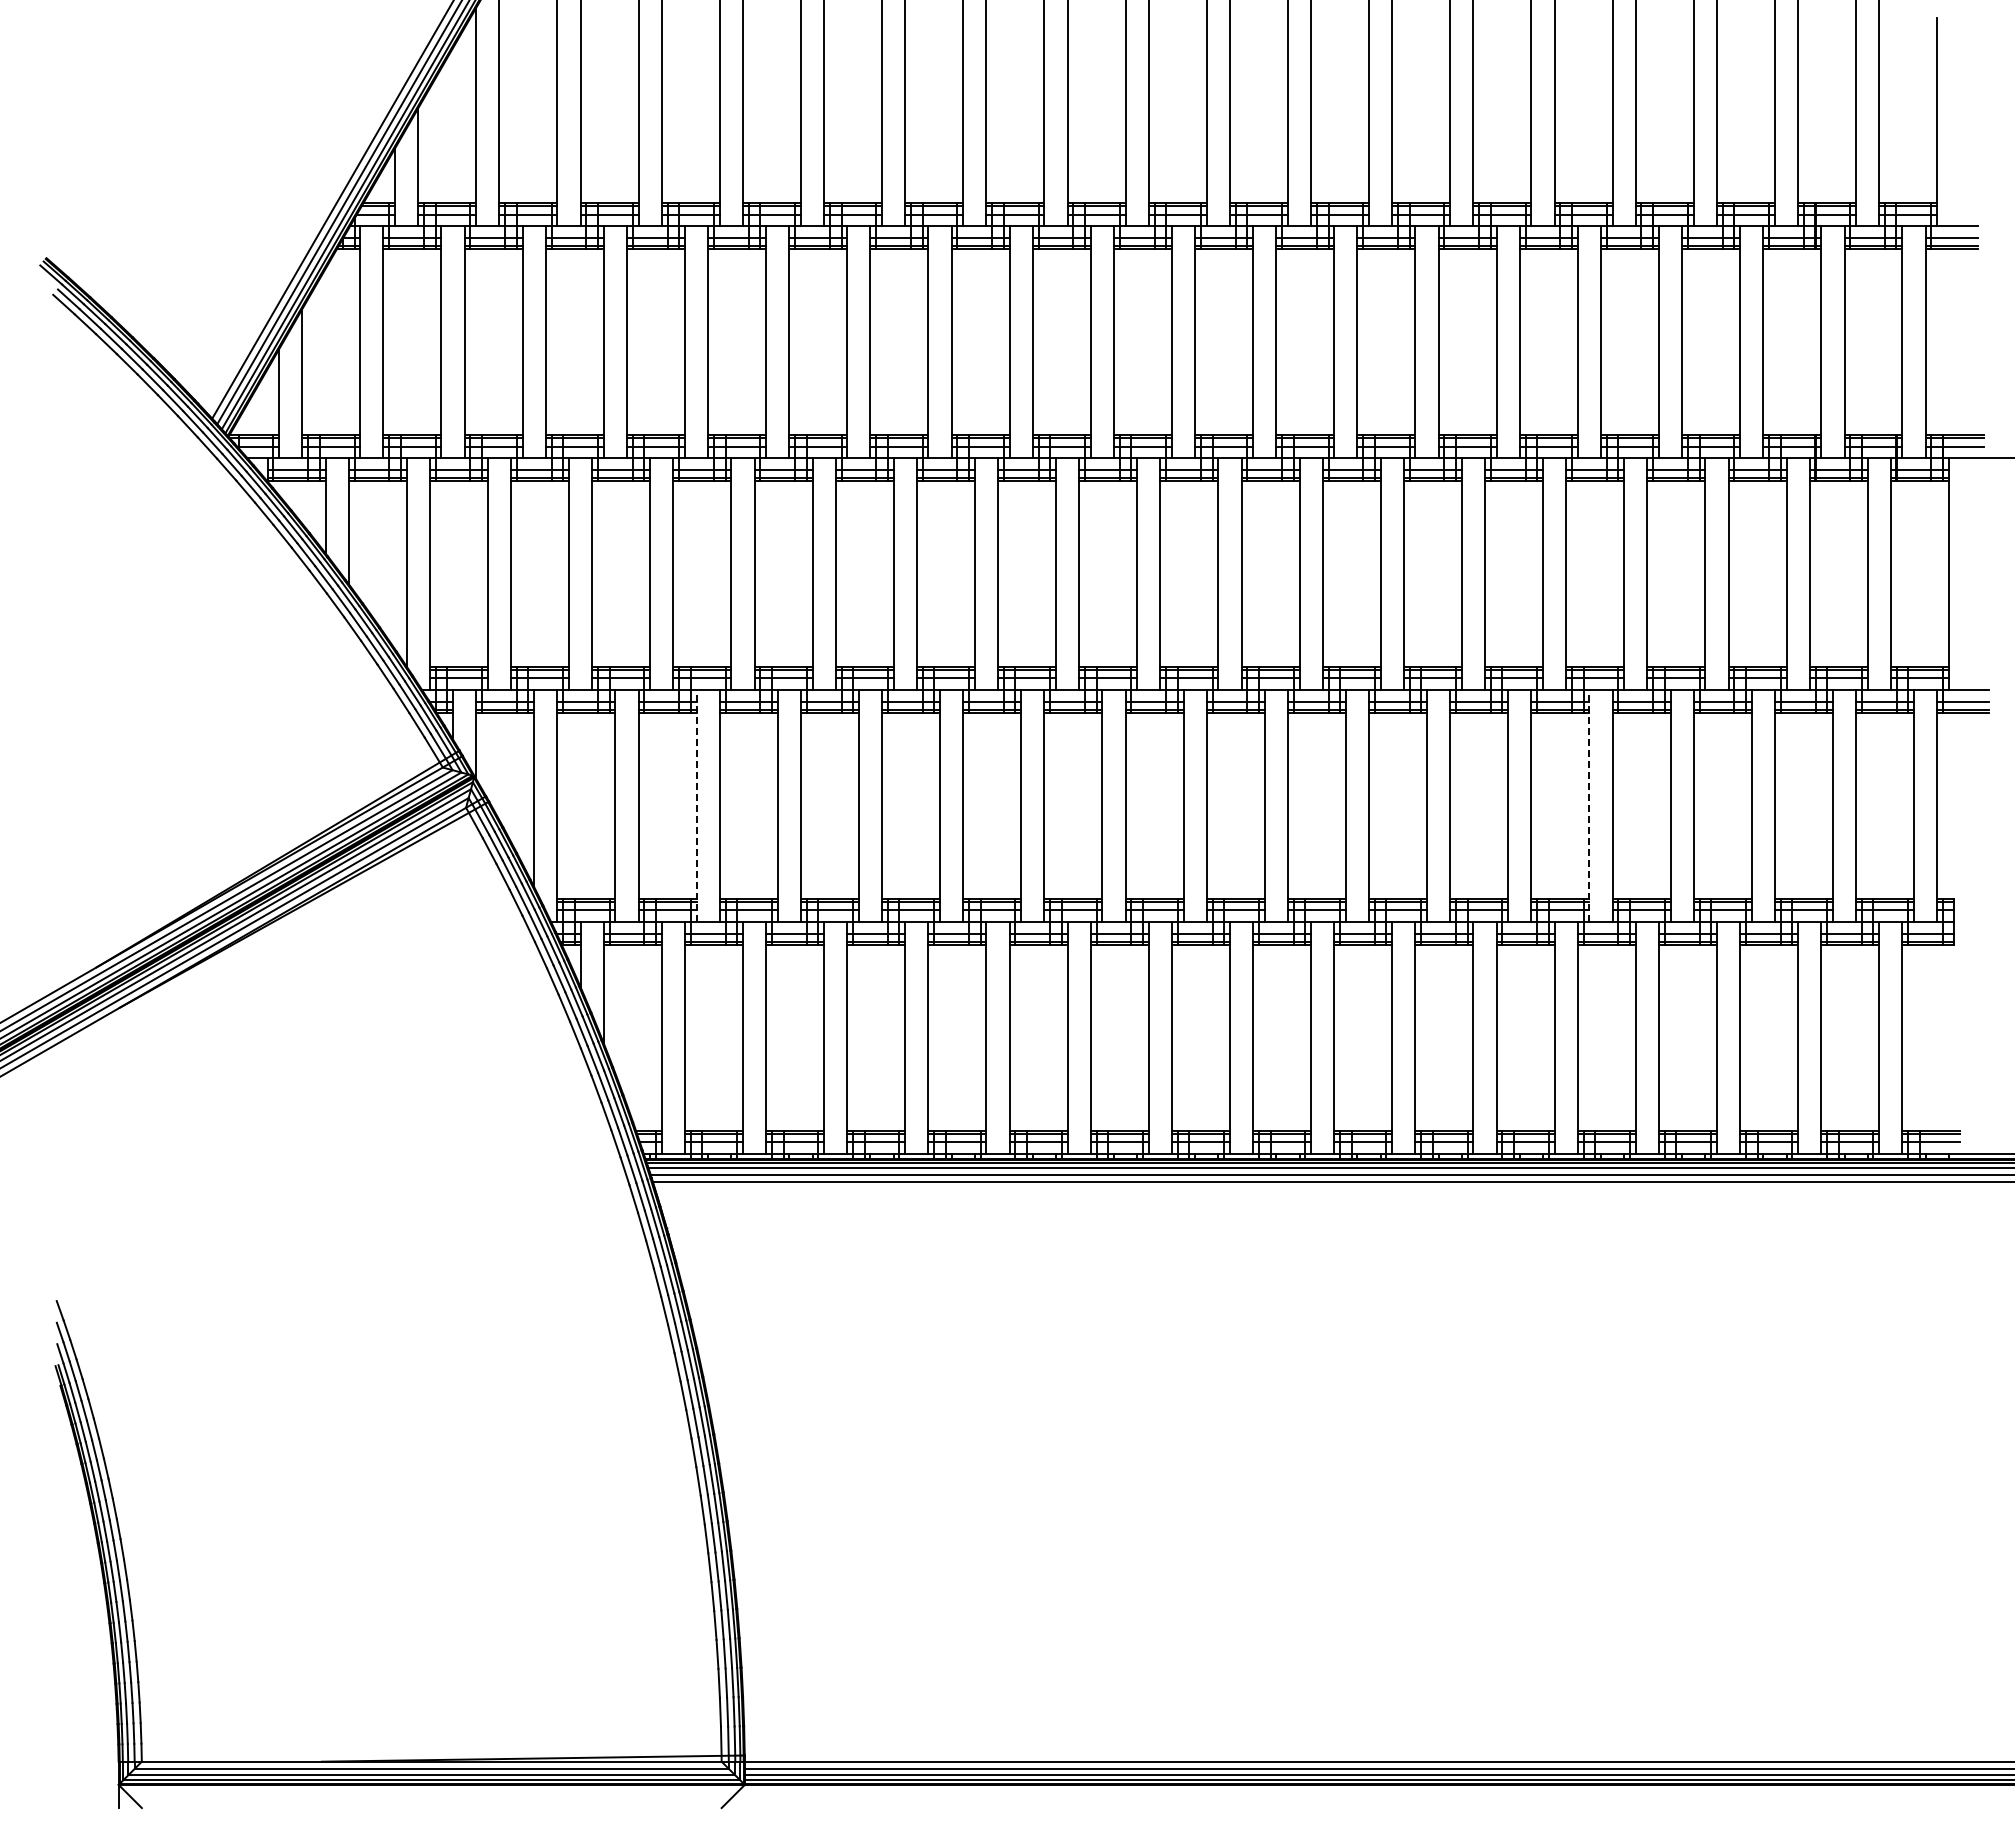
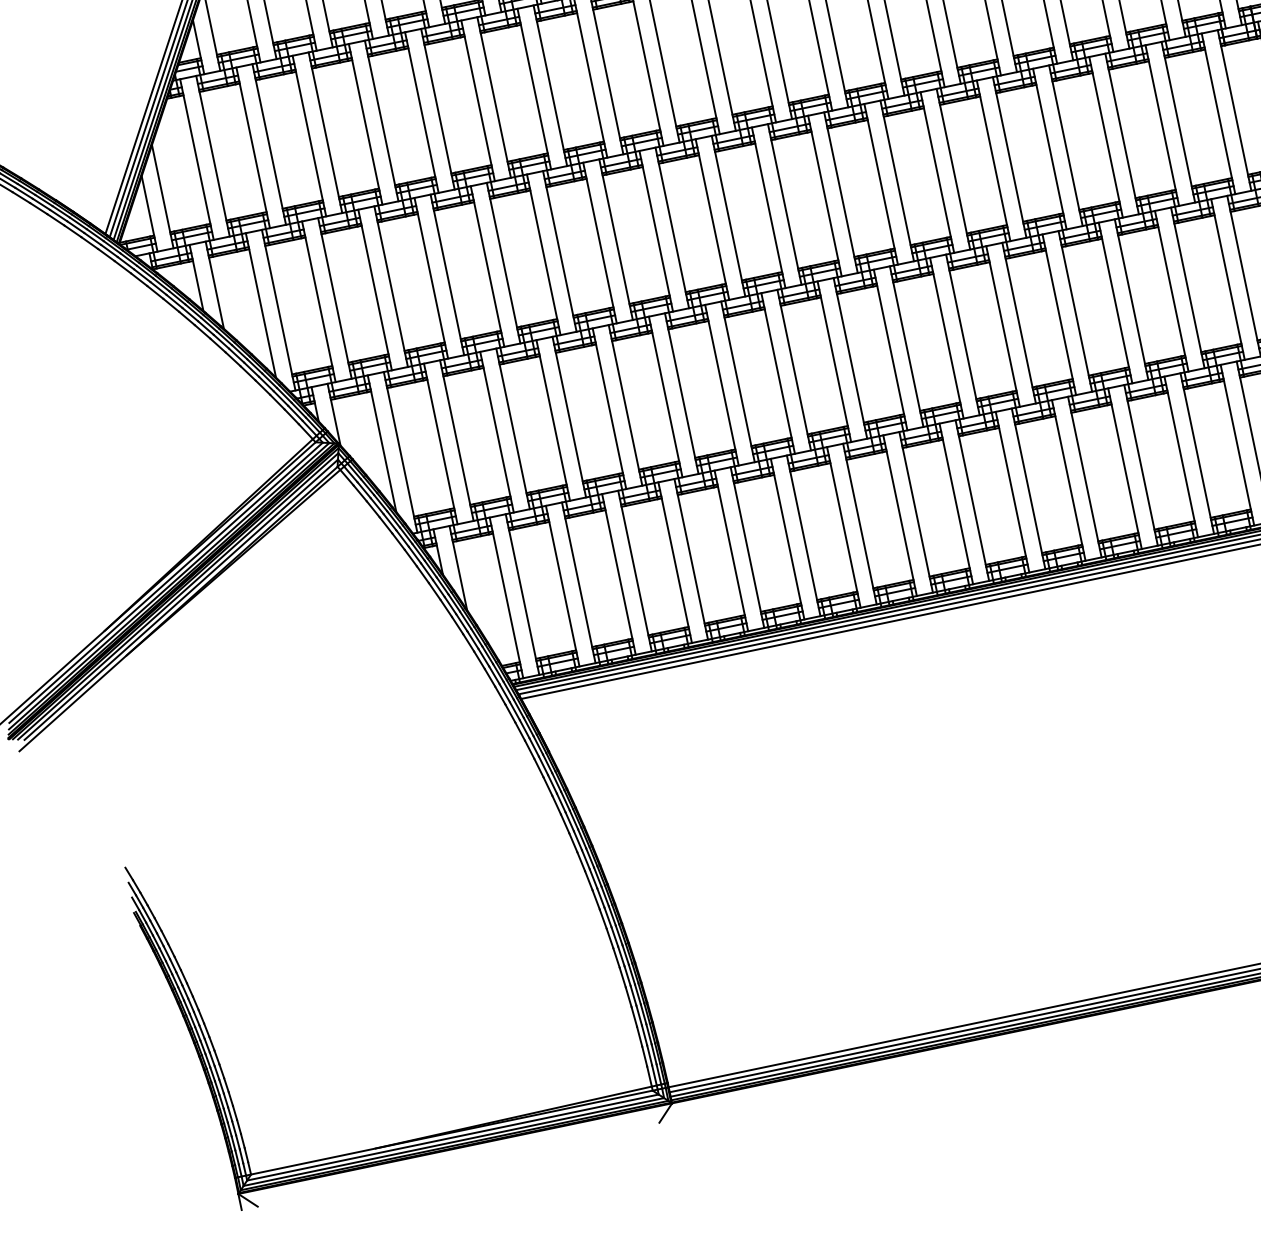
line: (696, 806) -> (497, 432), dashed -> solid
line: (1589, 806) -> (1115, 303), dashed -> solid

